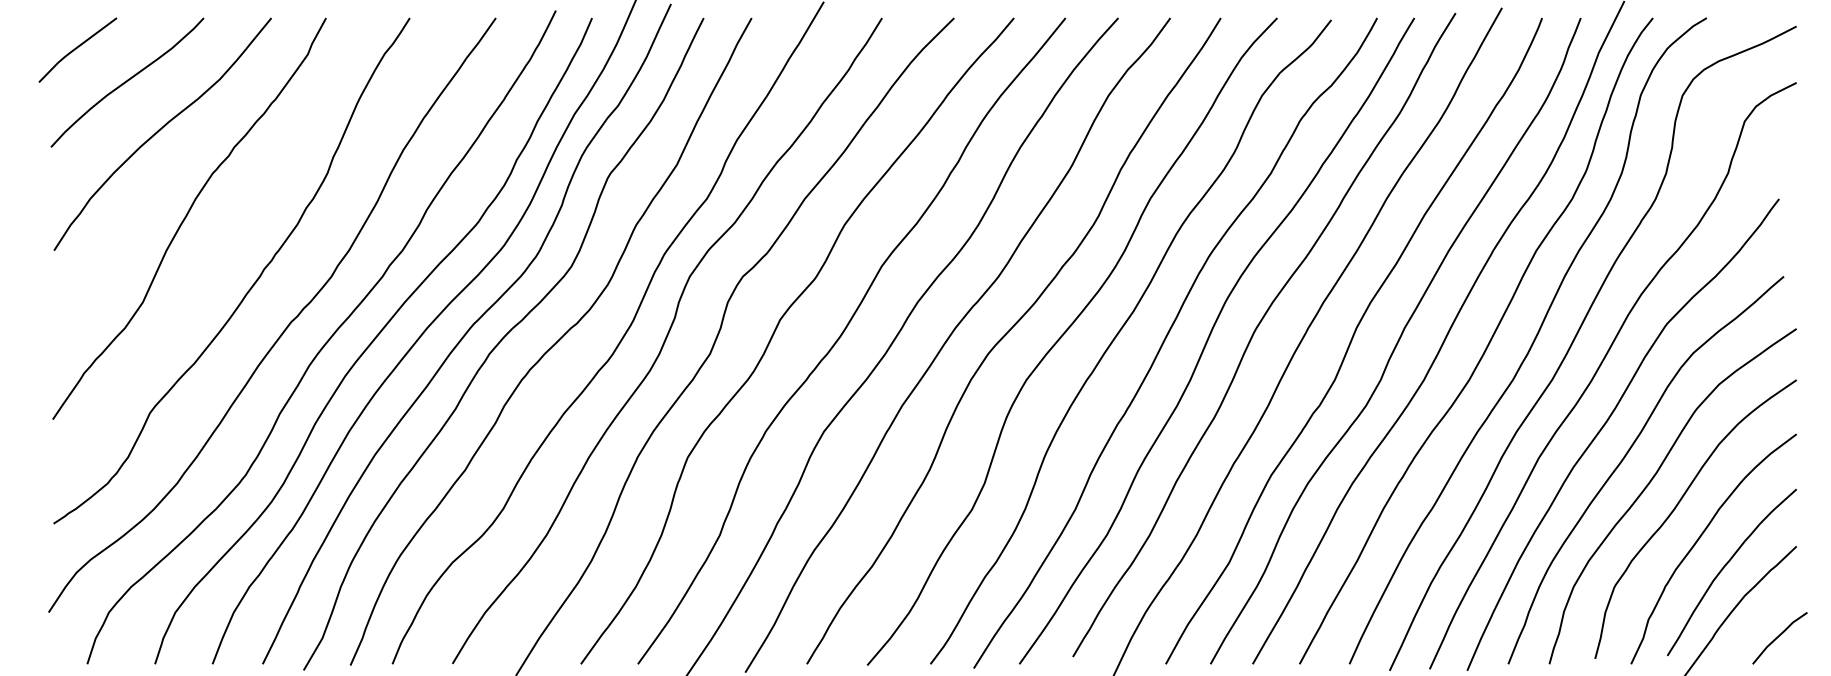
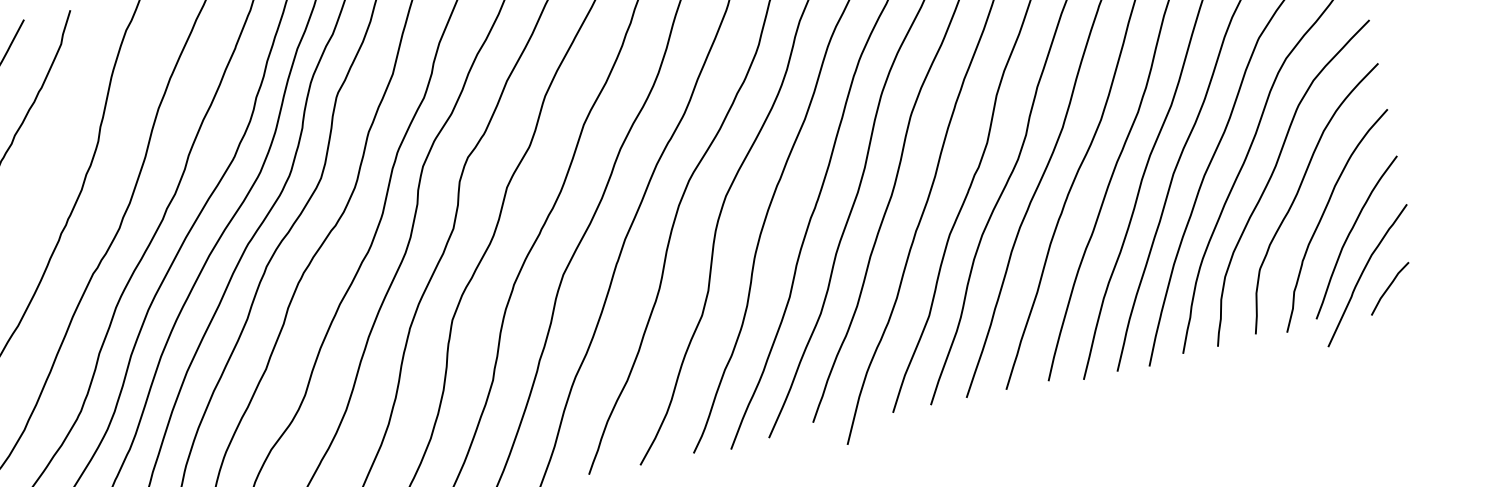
line: (1778, 637) -> (1388, 288), moved

